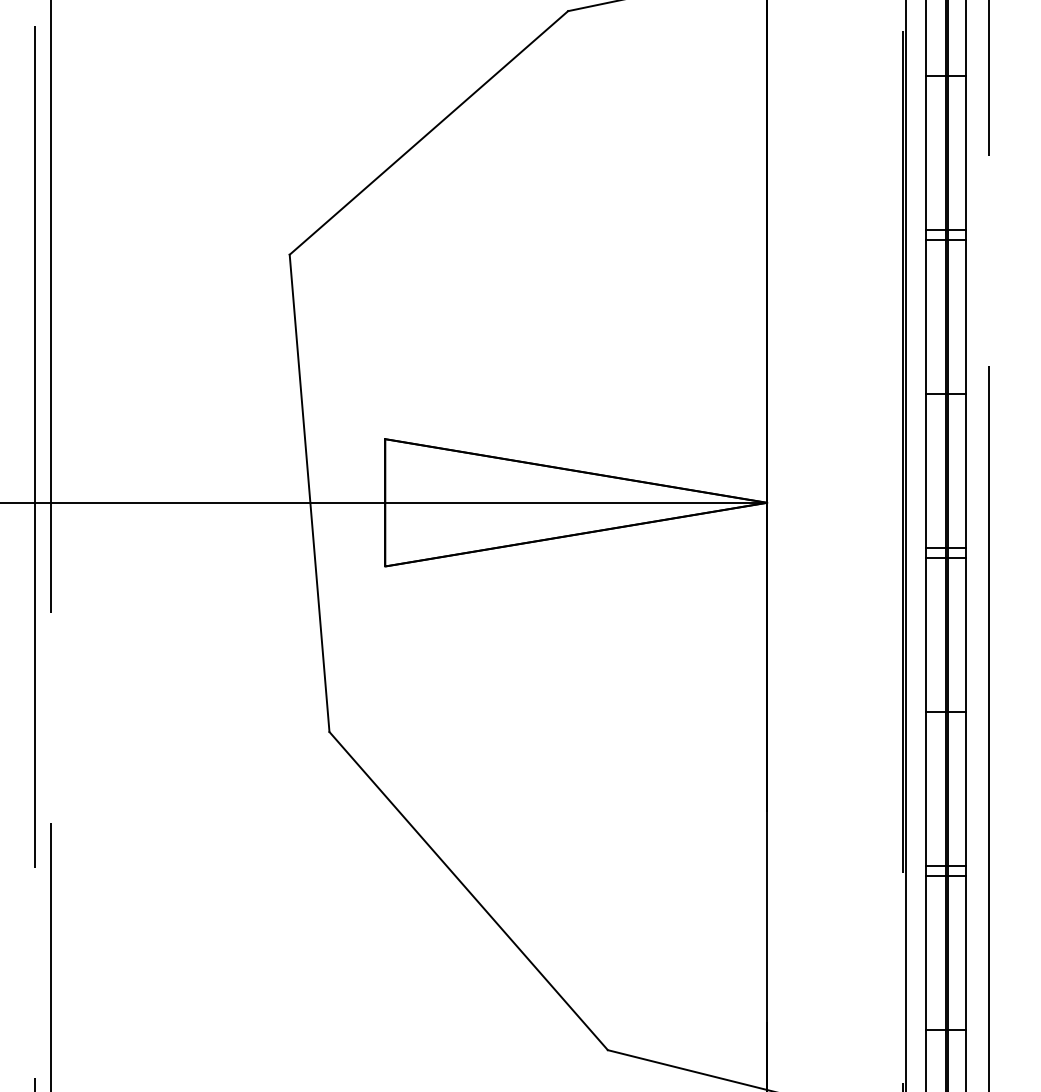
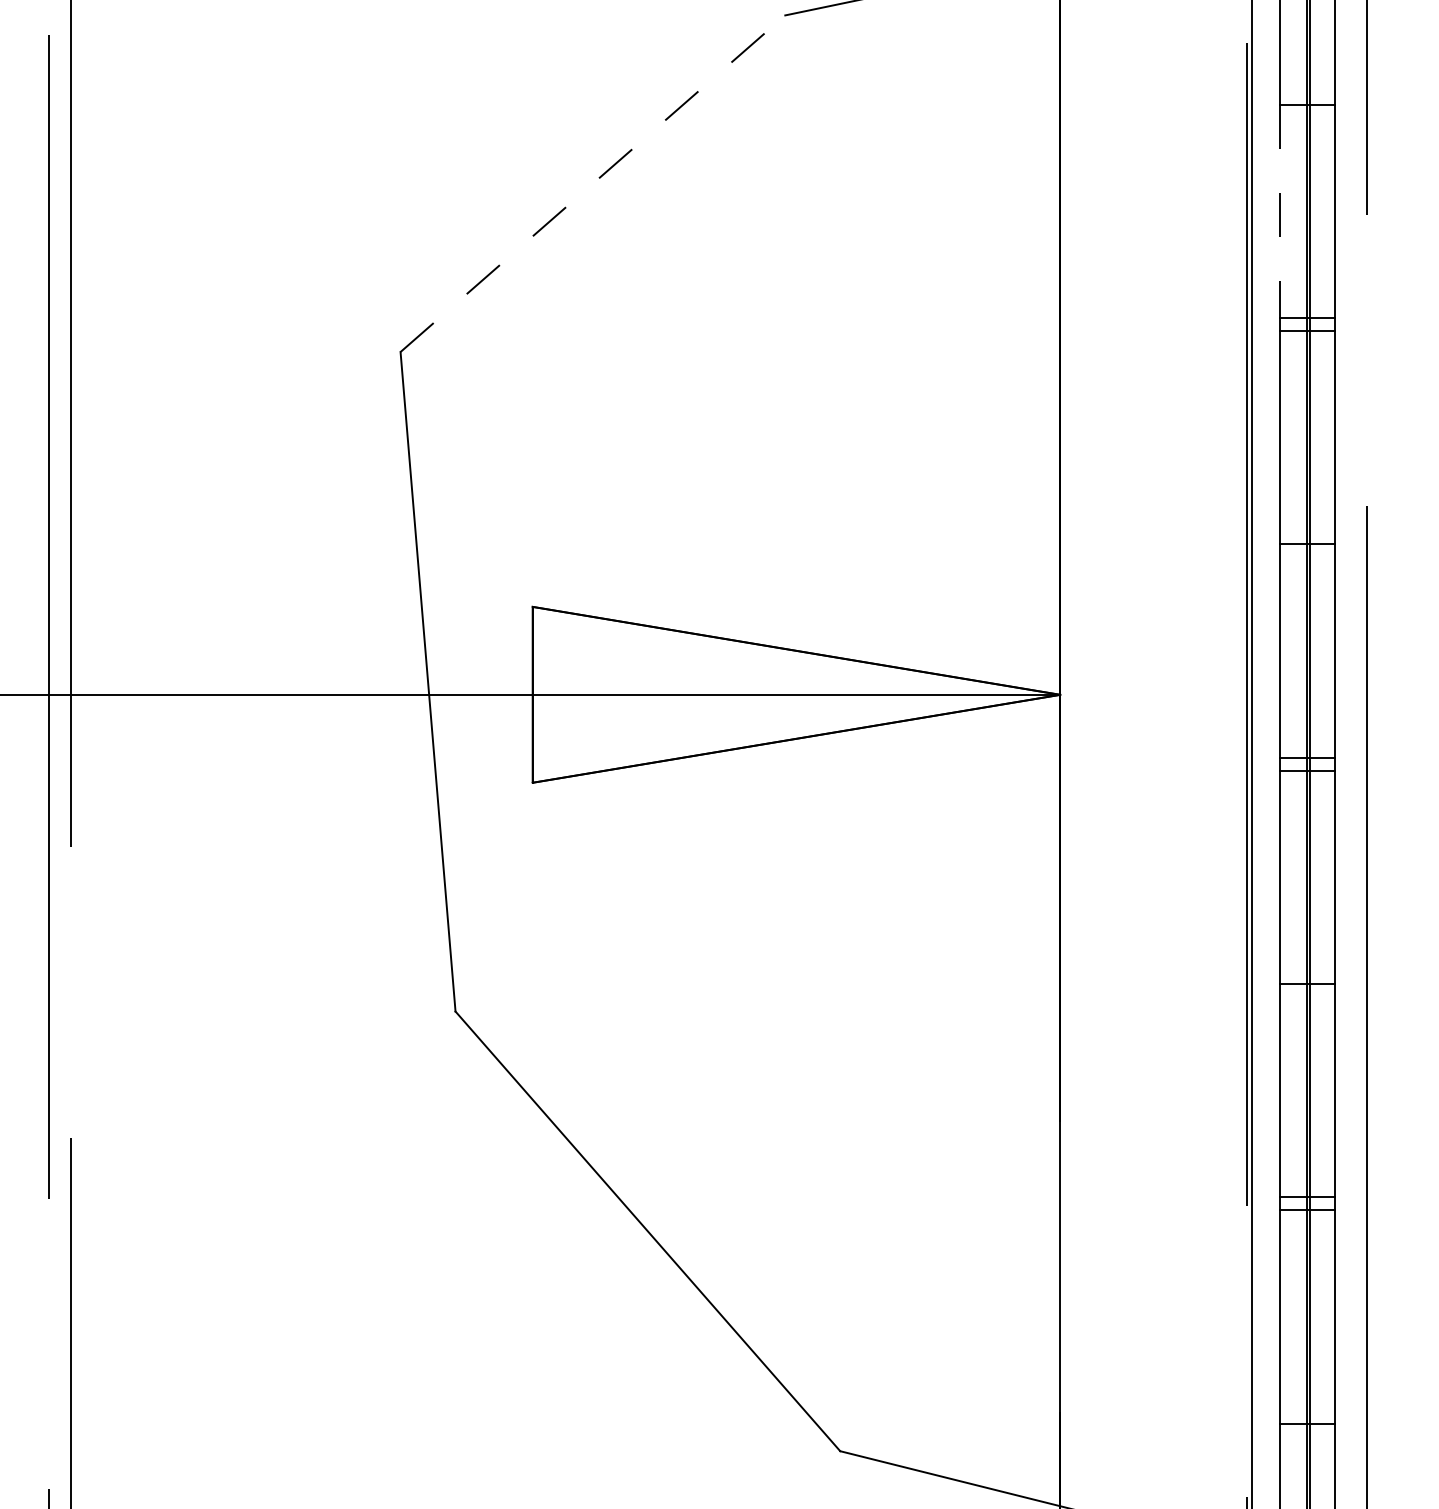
line: (428, 132) -> (592, 183), solid -> dashed
line: (926, 153) -> (1280, 212), solid -> dashed

